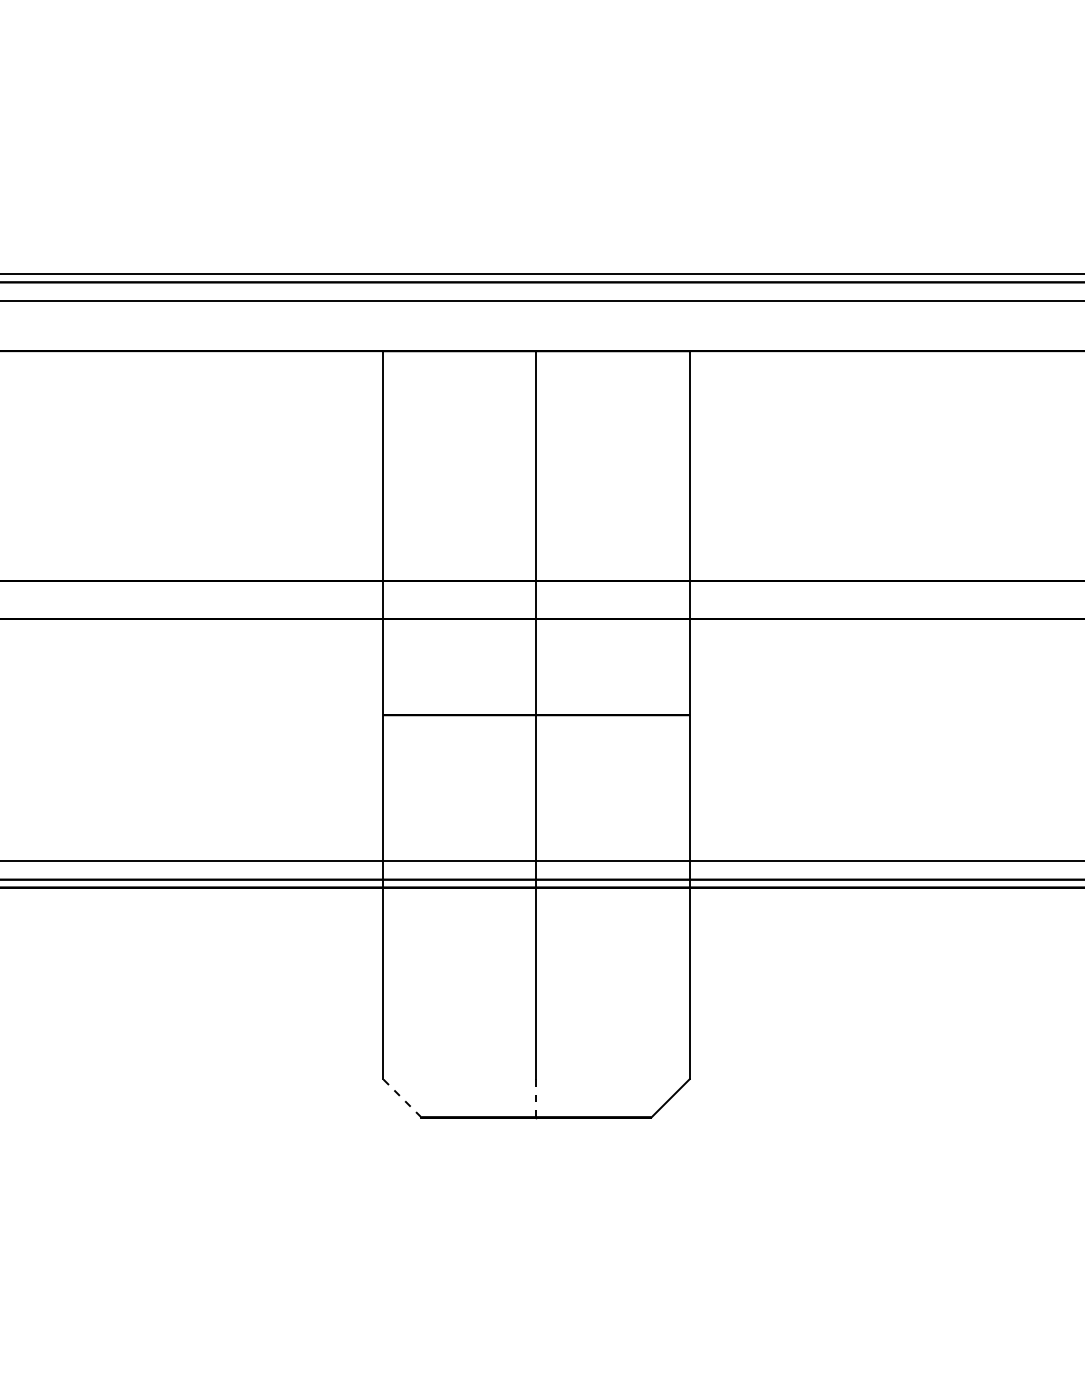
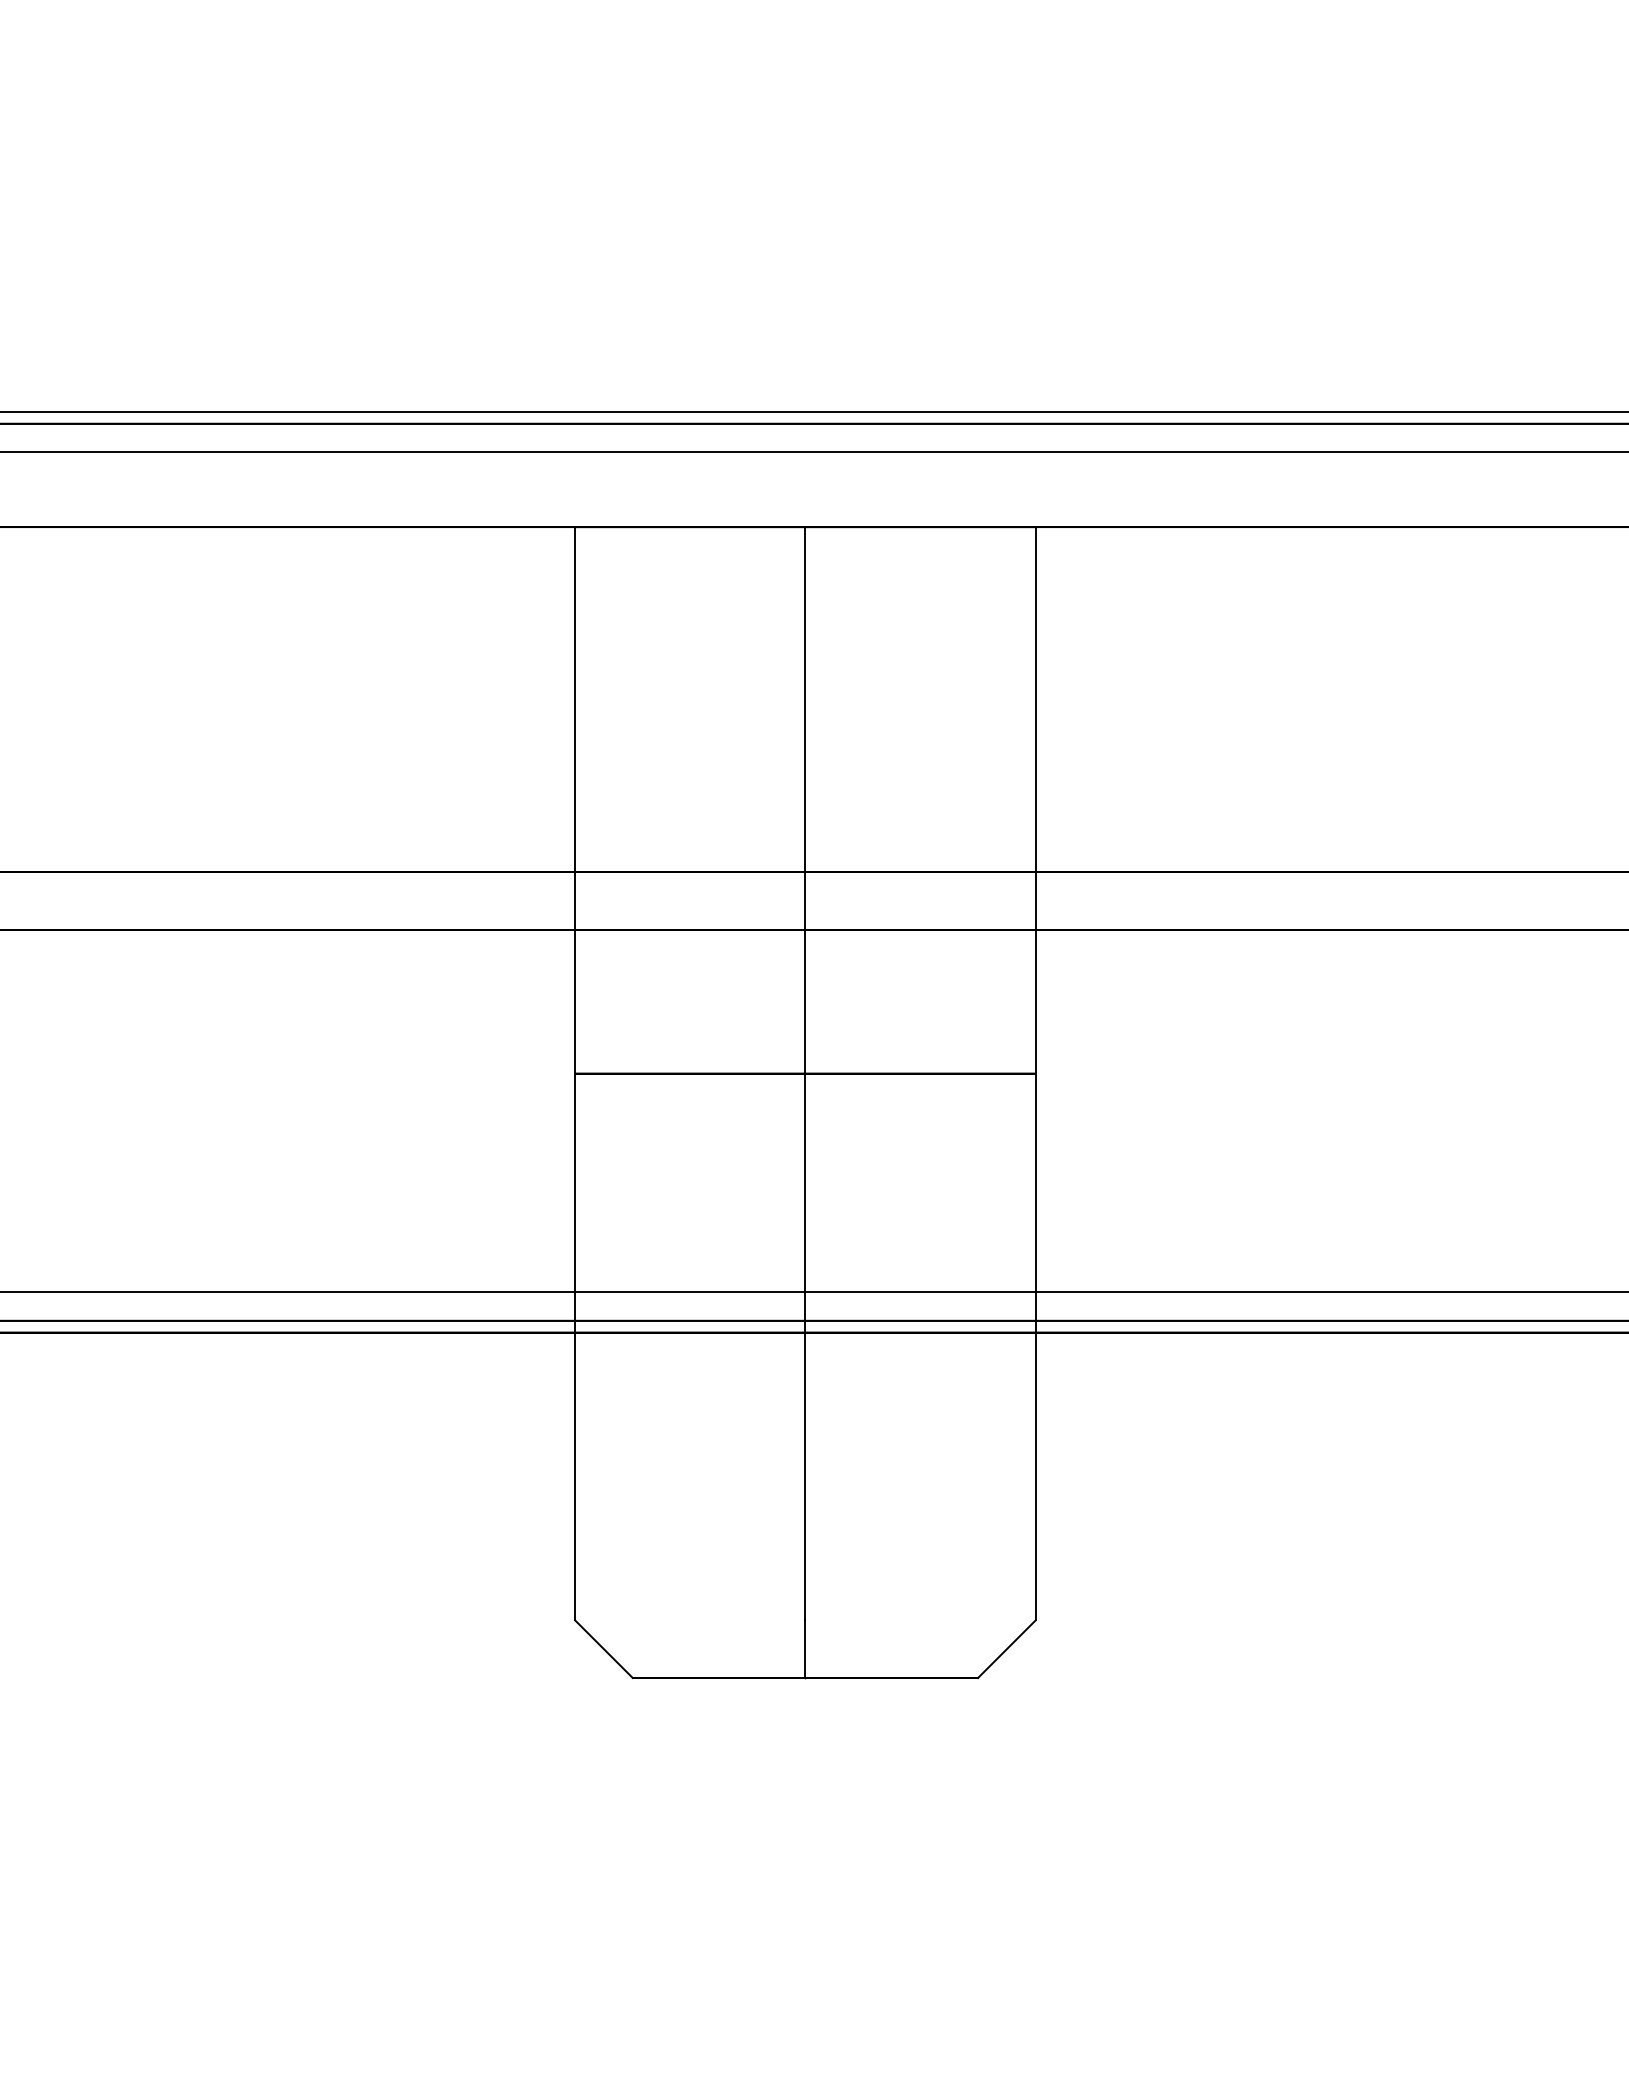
line: (536, 1097) -> (805, 1647), dashed -> solid
line: (401, 1098) -> (602, 1649), dashed -> solid

